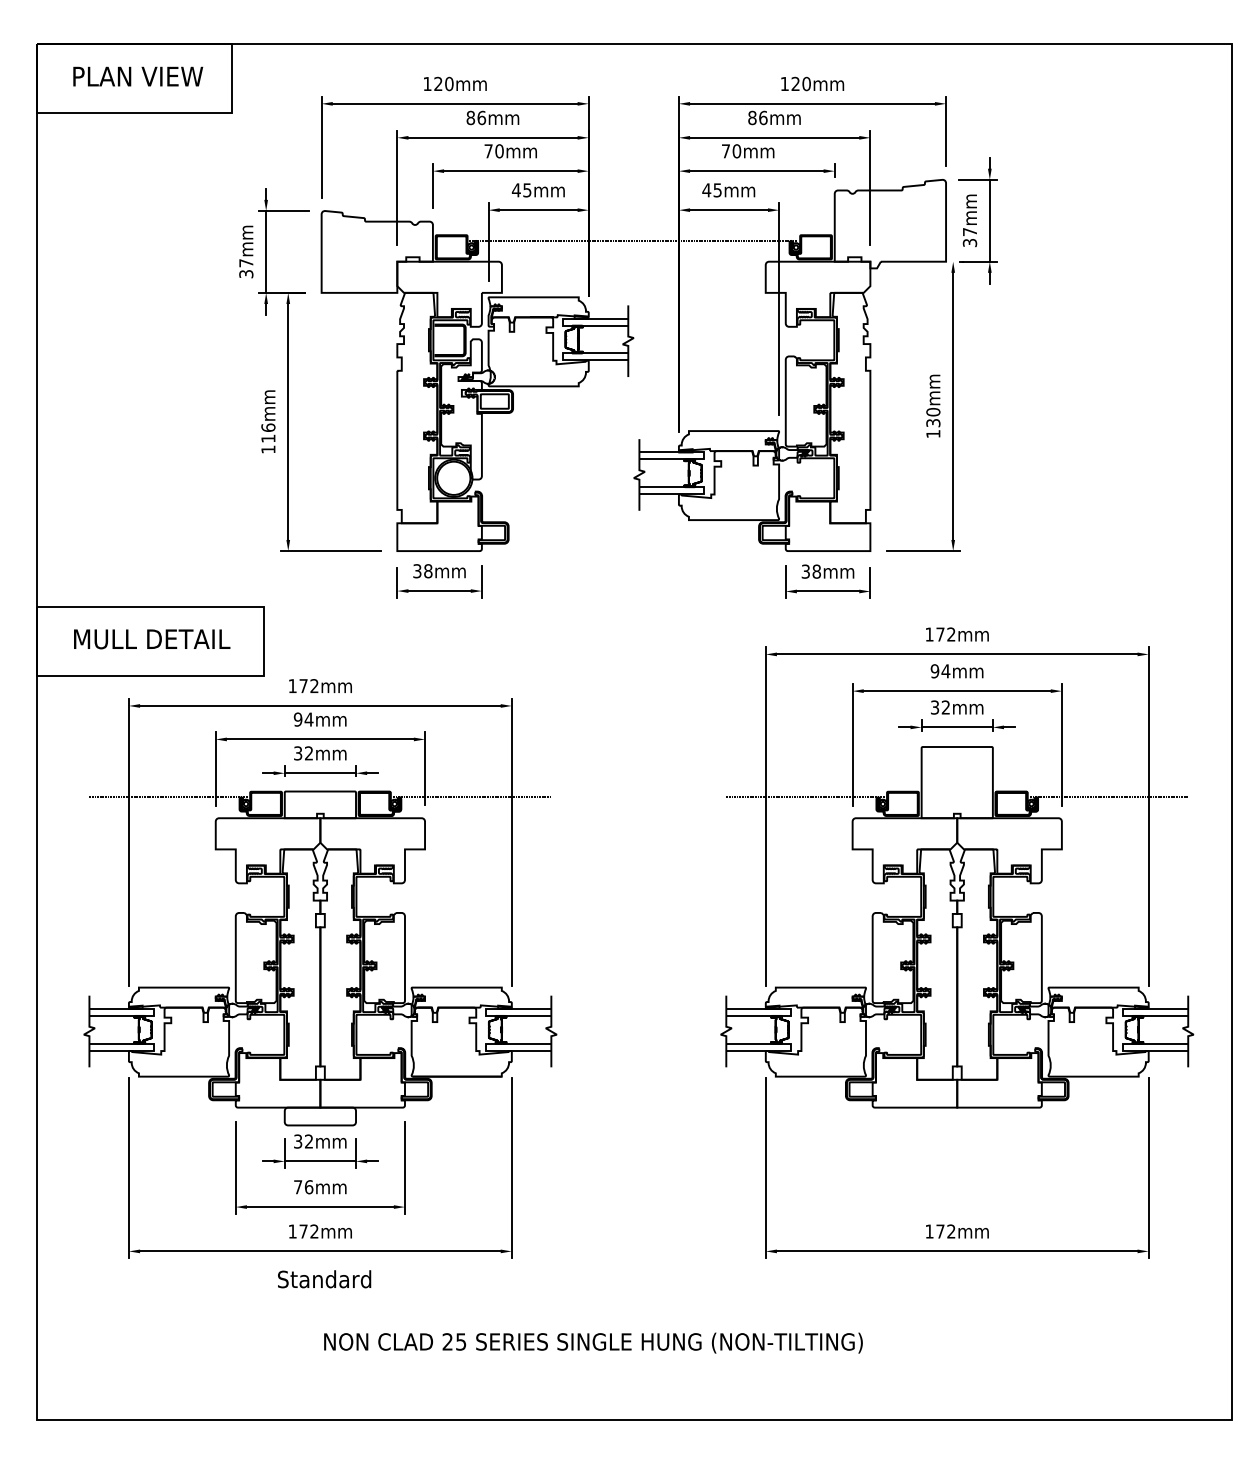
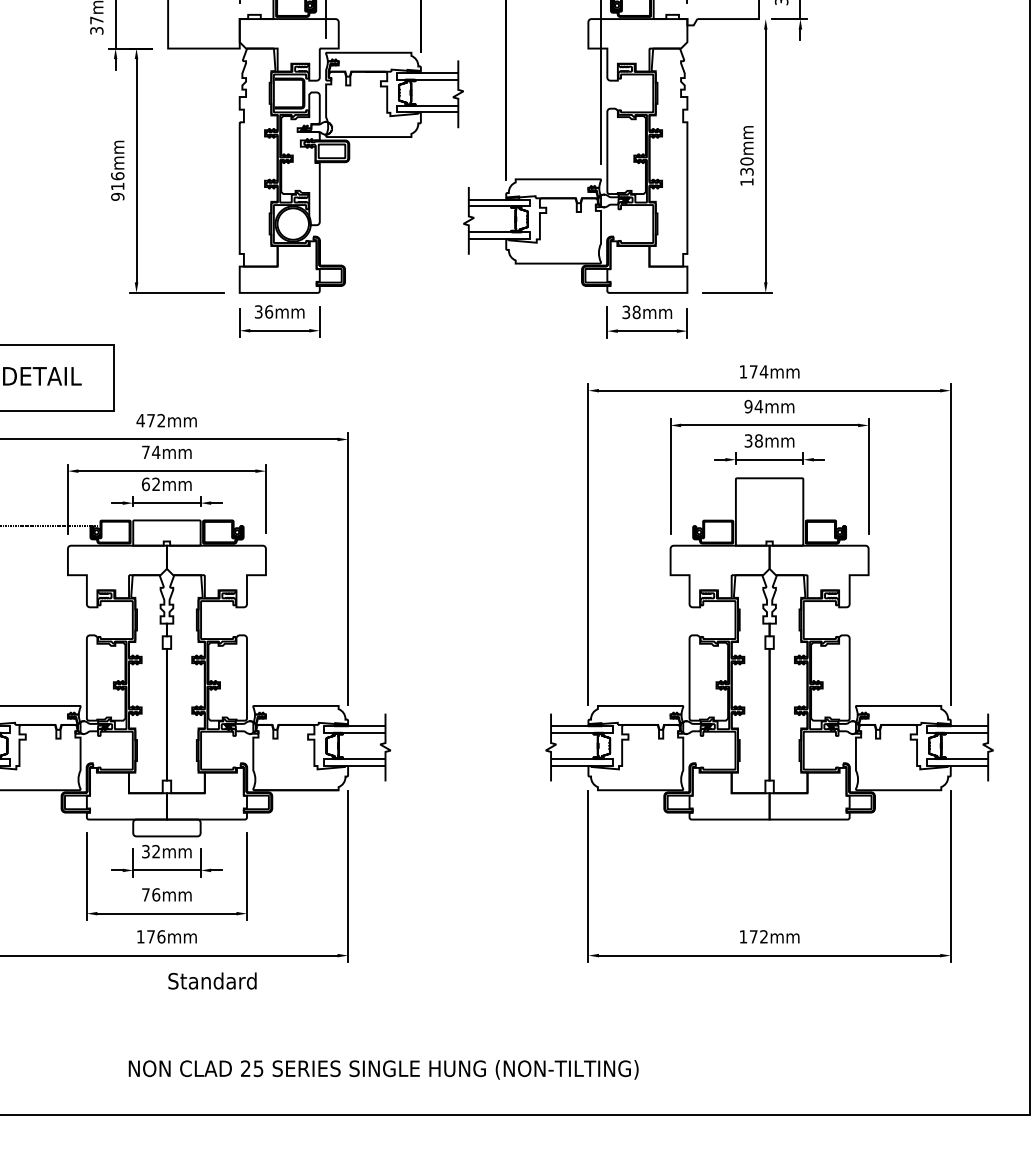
text: (268, 449) -> (117, 196), 116mm -> 916mm
text: (428, 571) -> (269, 312), 38mm -> 36mm
text: (950, 634) -> (763, 371), 172mm -> 174mm
text: (292, 686) -> (140, 421), 172mm -> 472mm
text: (945, 707) -> (758, 440), 32mm -> 38mm
text: (297, 719) -> (145, 452), 94mm -> 74mm
text: (298, 753) -> (146, 484), 32mm -> 62mm
line: (472, 797) -> (310, 526), removed
line: (805, 797) -> (625, 526), removed
line: (1108, 797) -> (912, 526), removed
text: (314, 1231) -> (161, 936), 172mm -> 176mm
text: (324, 1279) -> (212, 981), moved
text: (593, 1342) -> (383, 1069), moved

